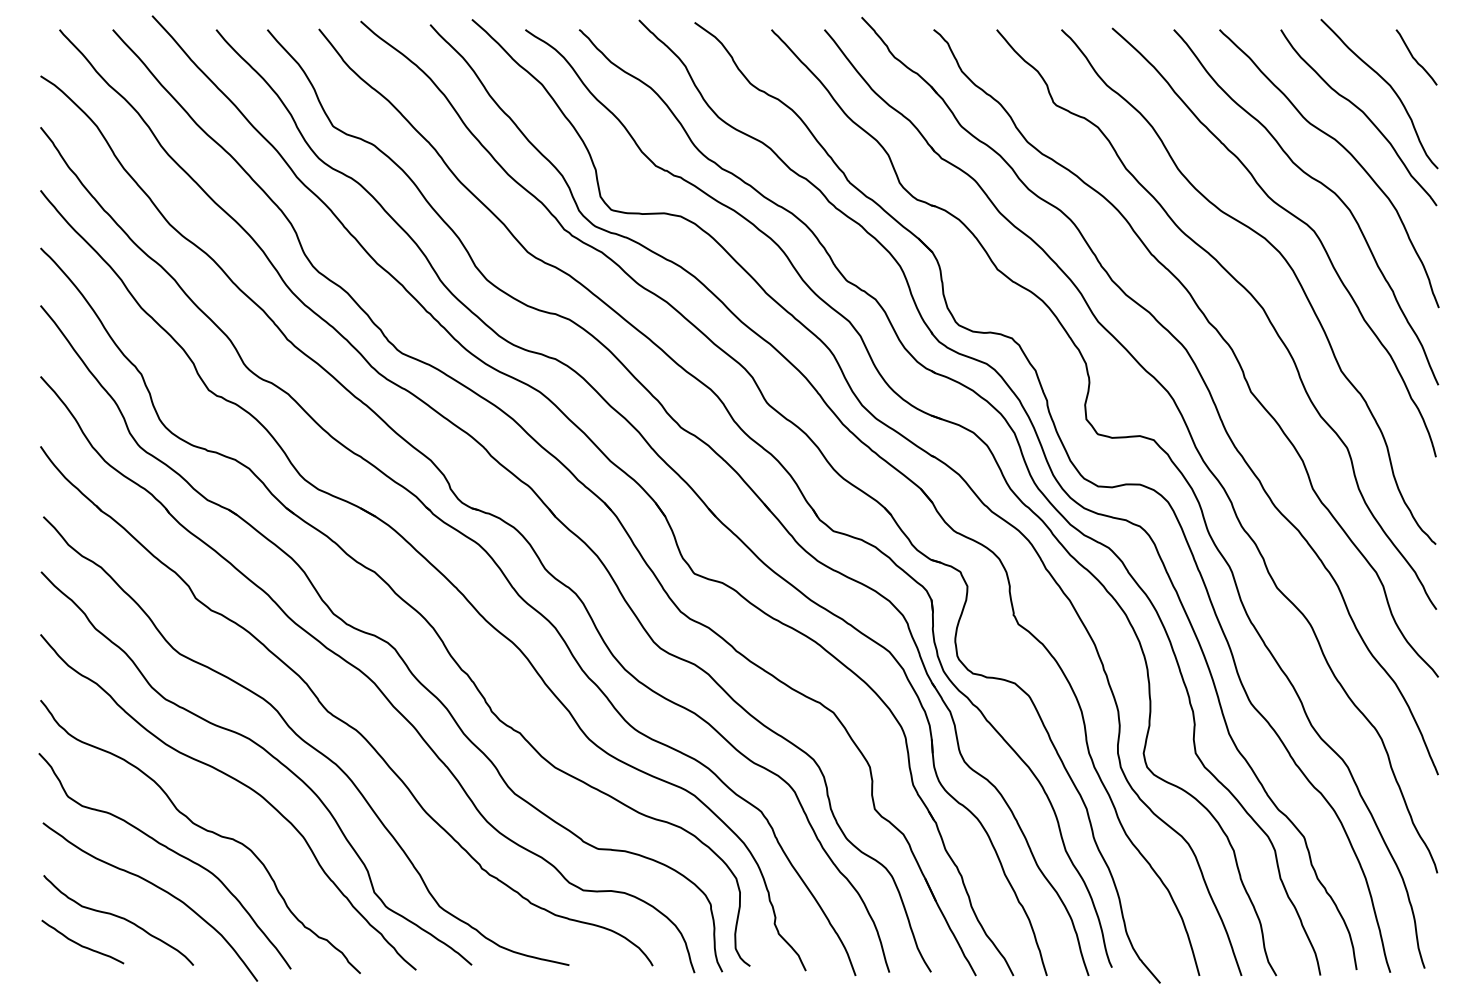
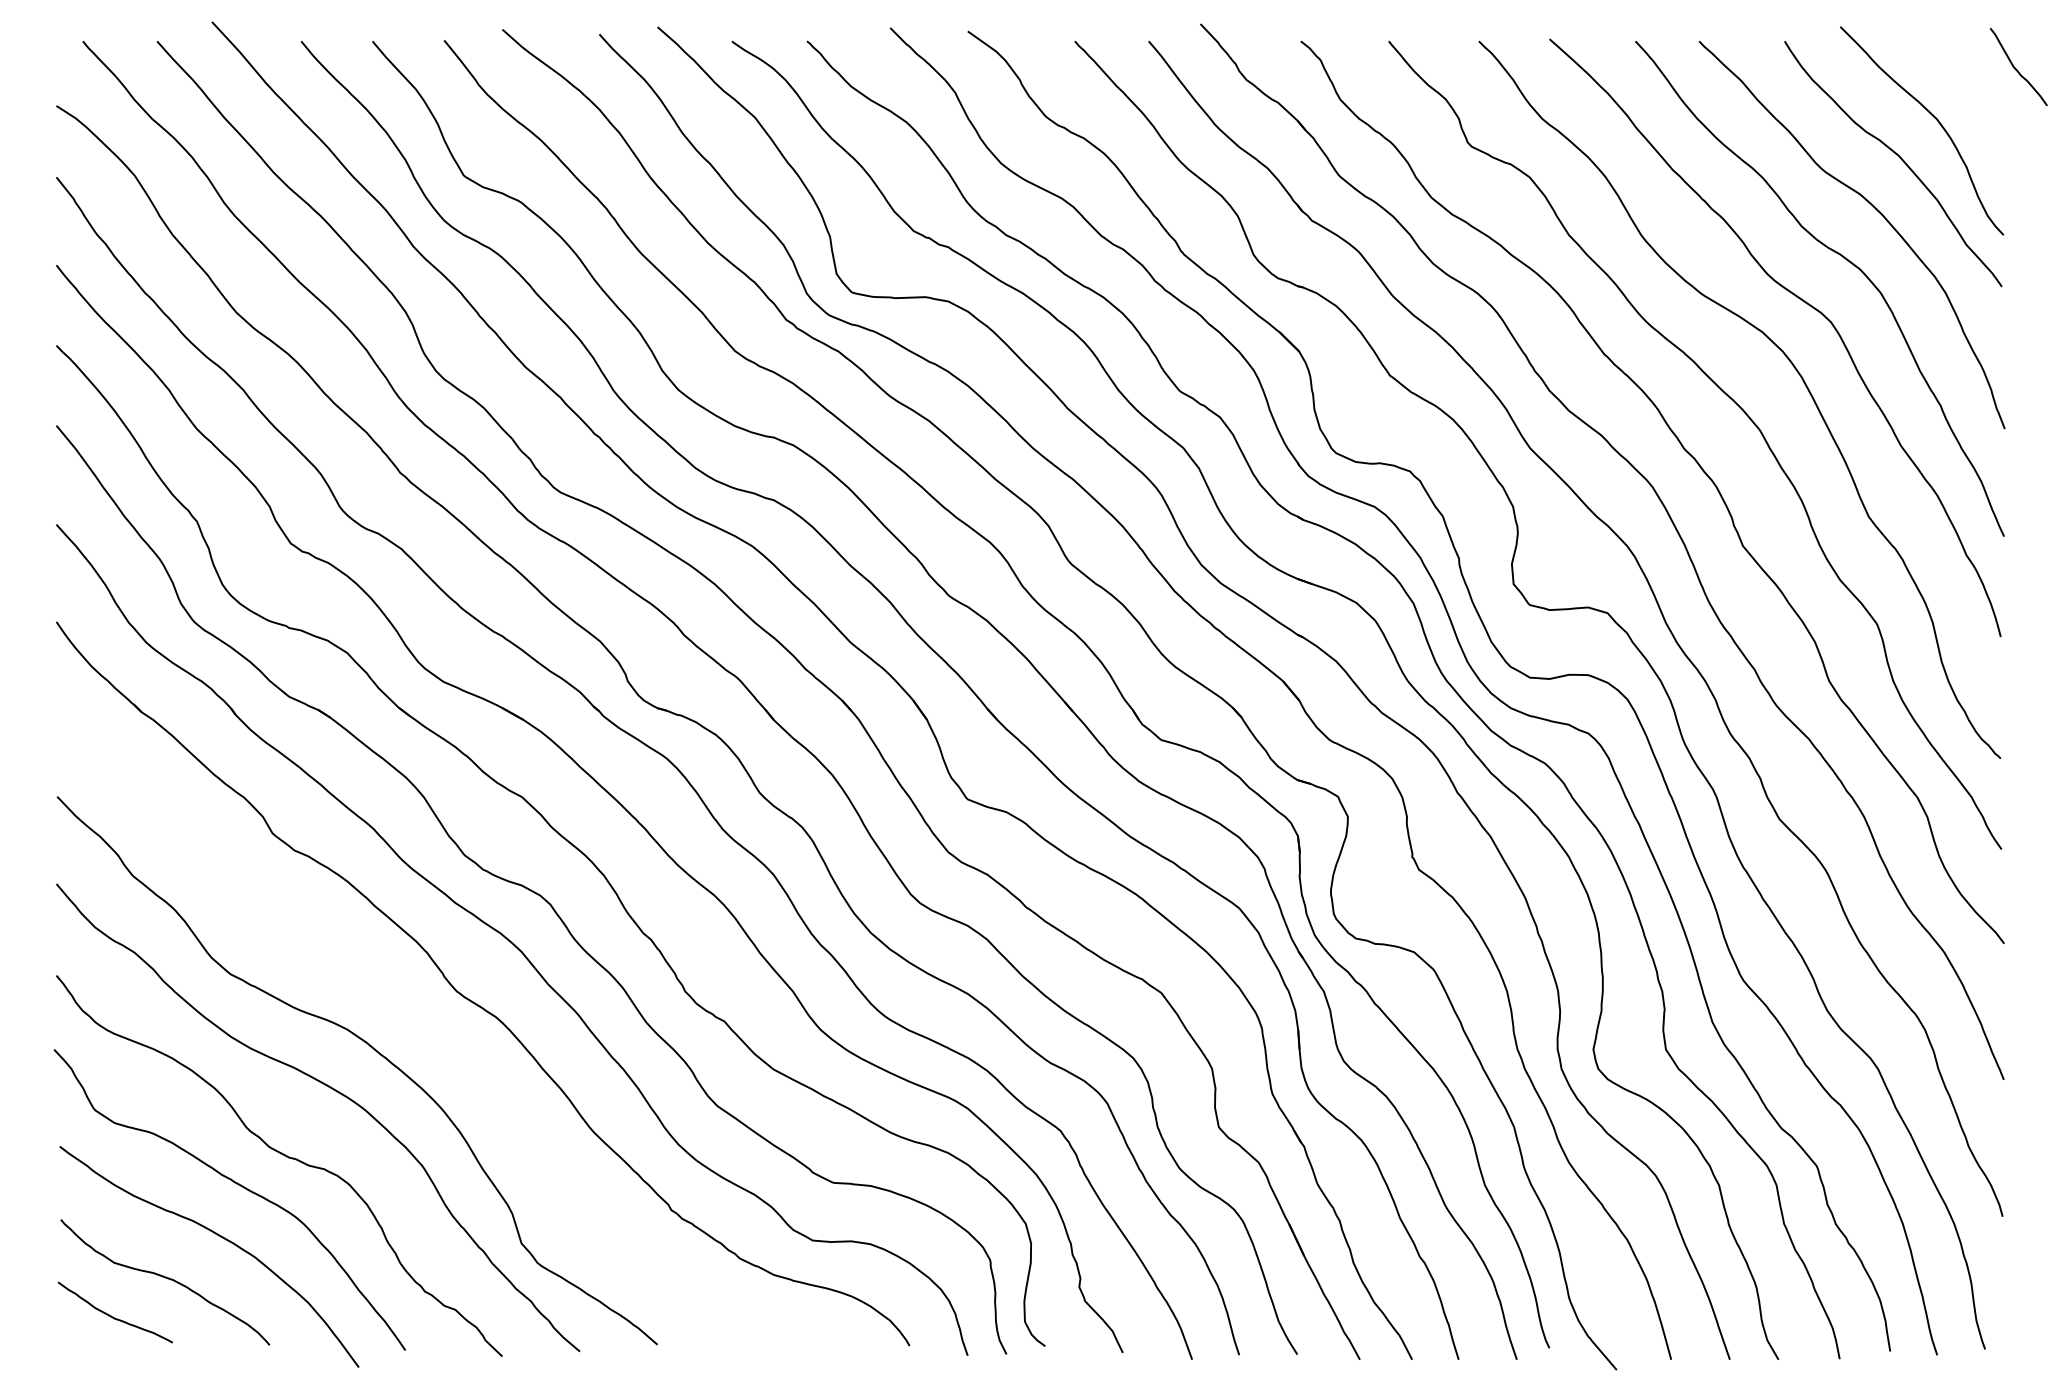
curve: (1414, 58) -> (2016, 68), moved
curve: (305, 741) -> (425, 1032), removed

